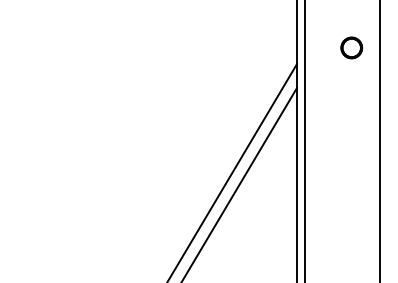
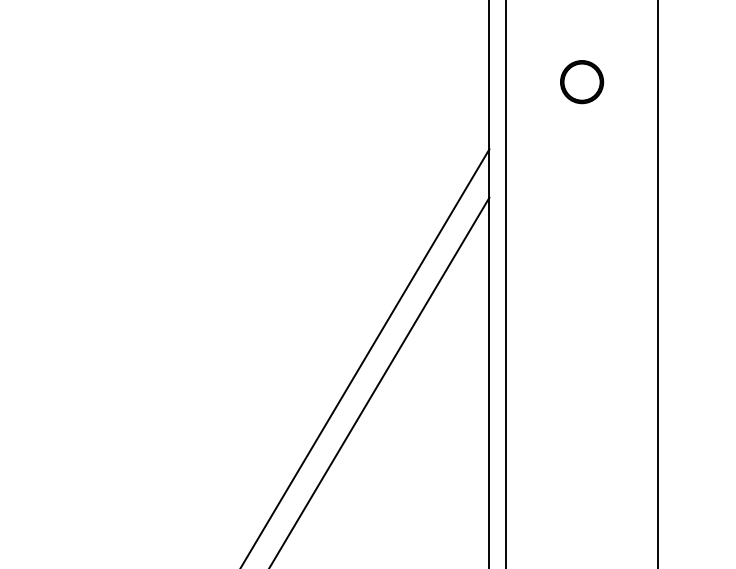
part: (351, 47) -> (581, 81), moved

